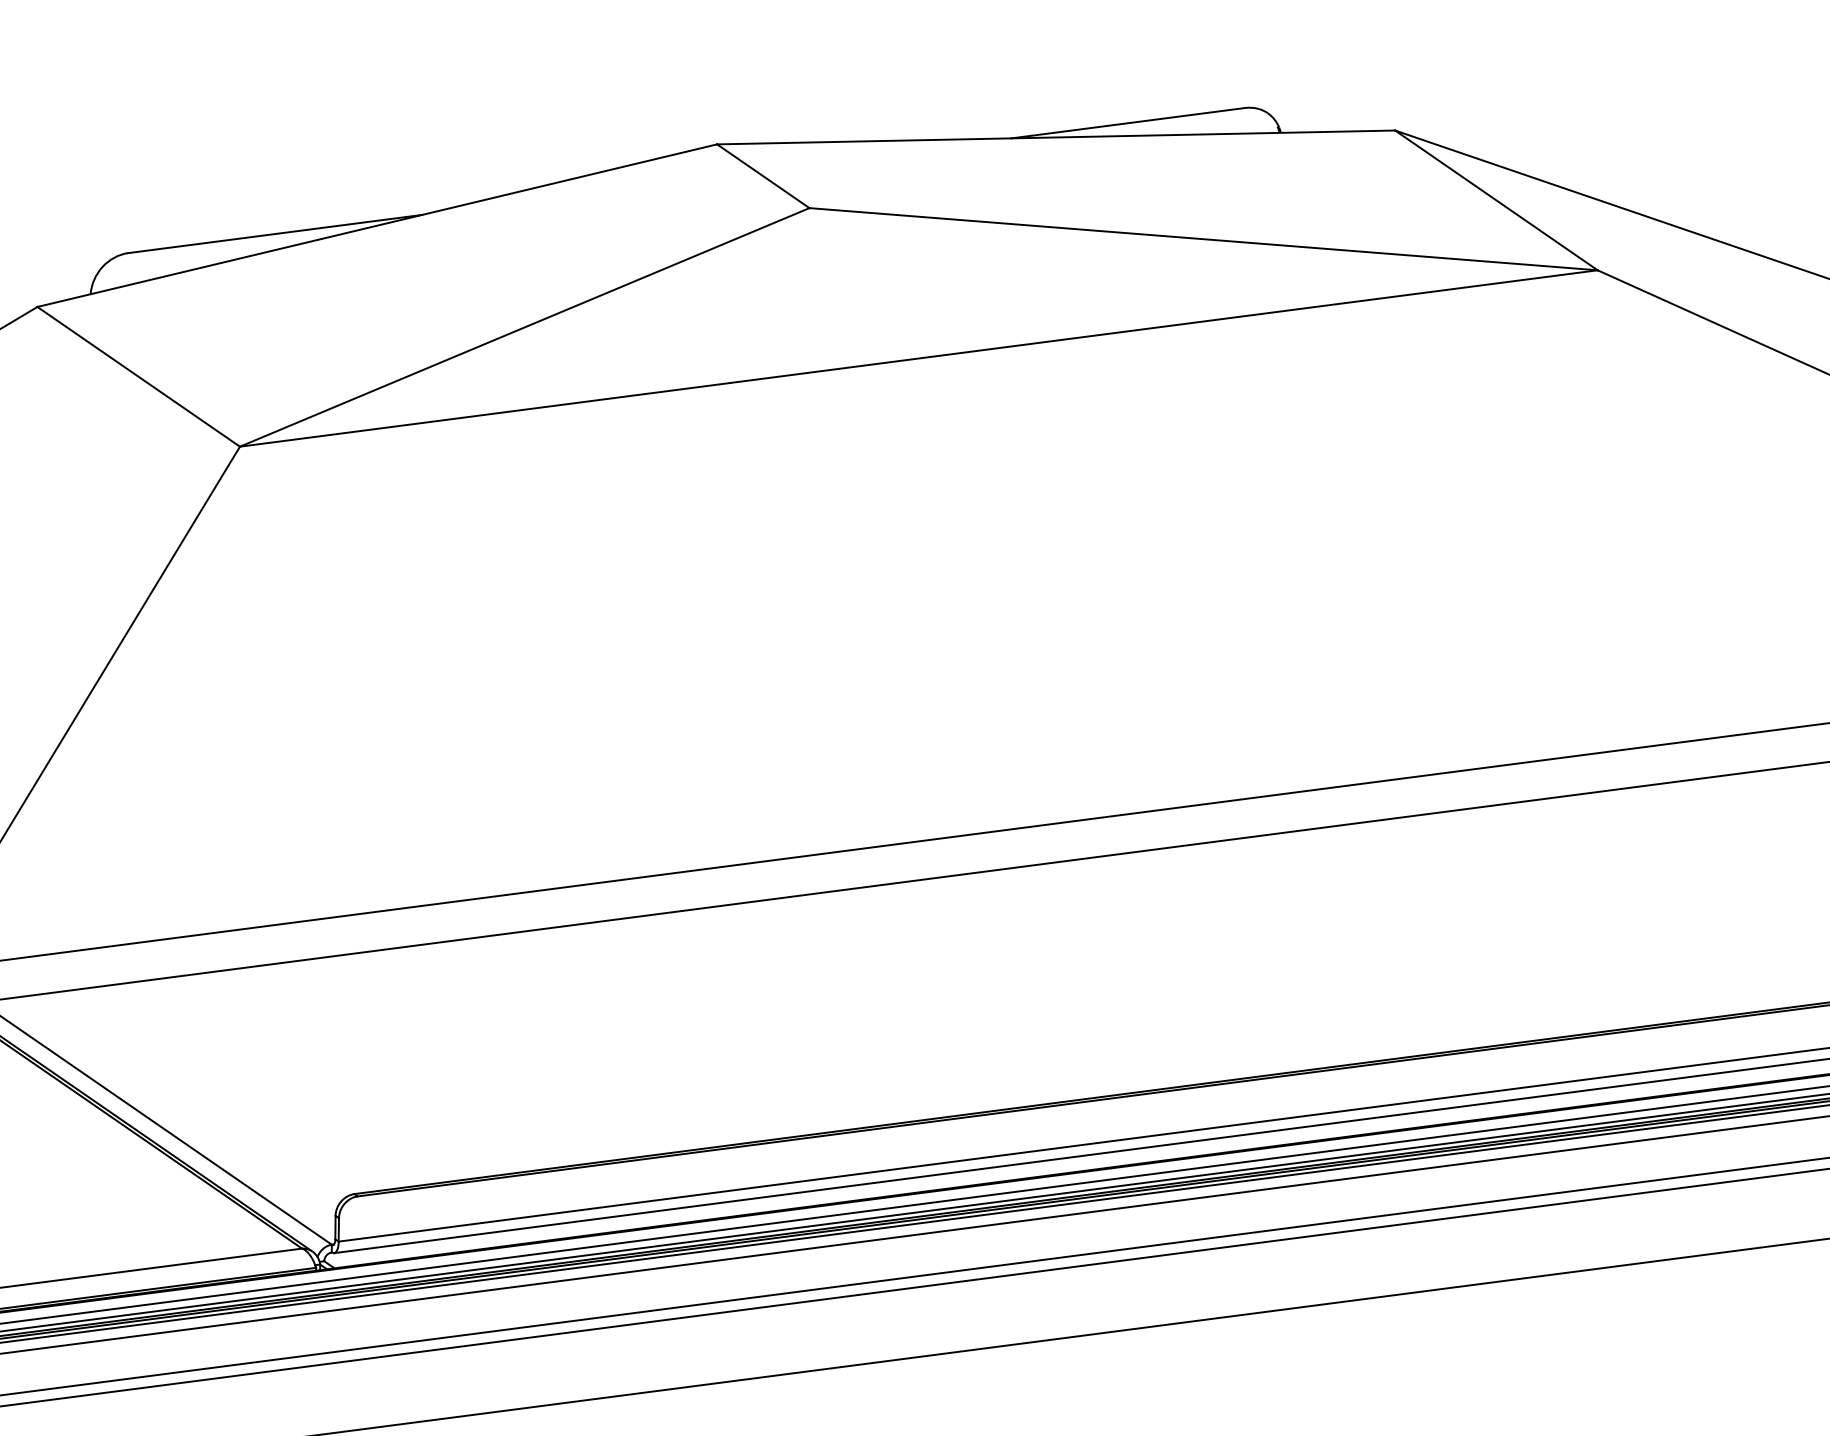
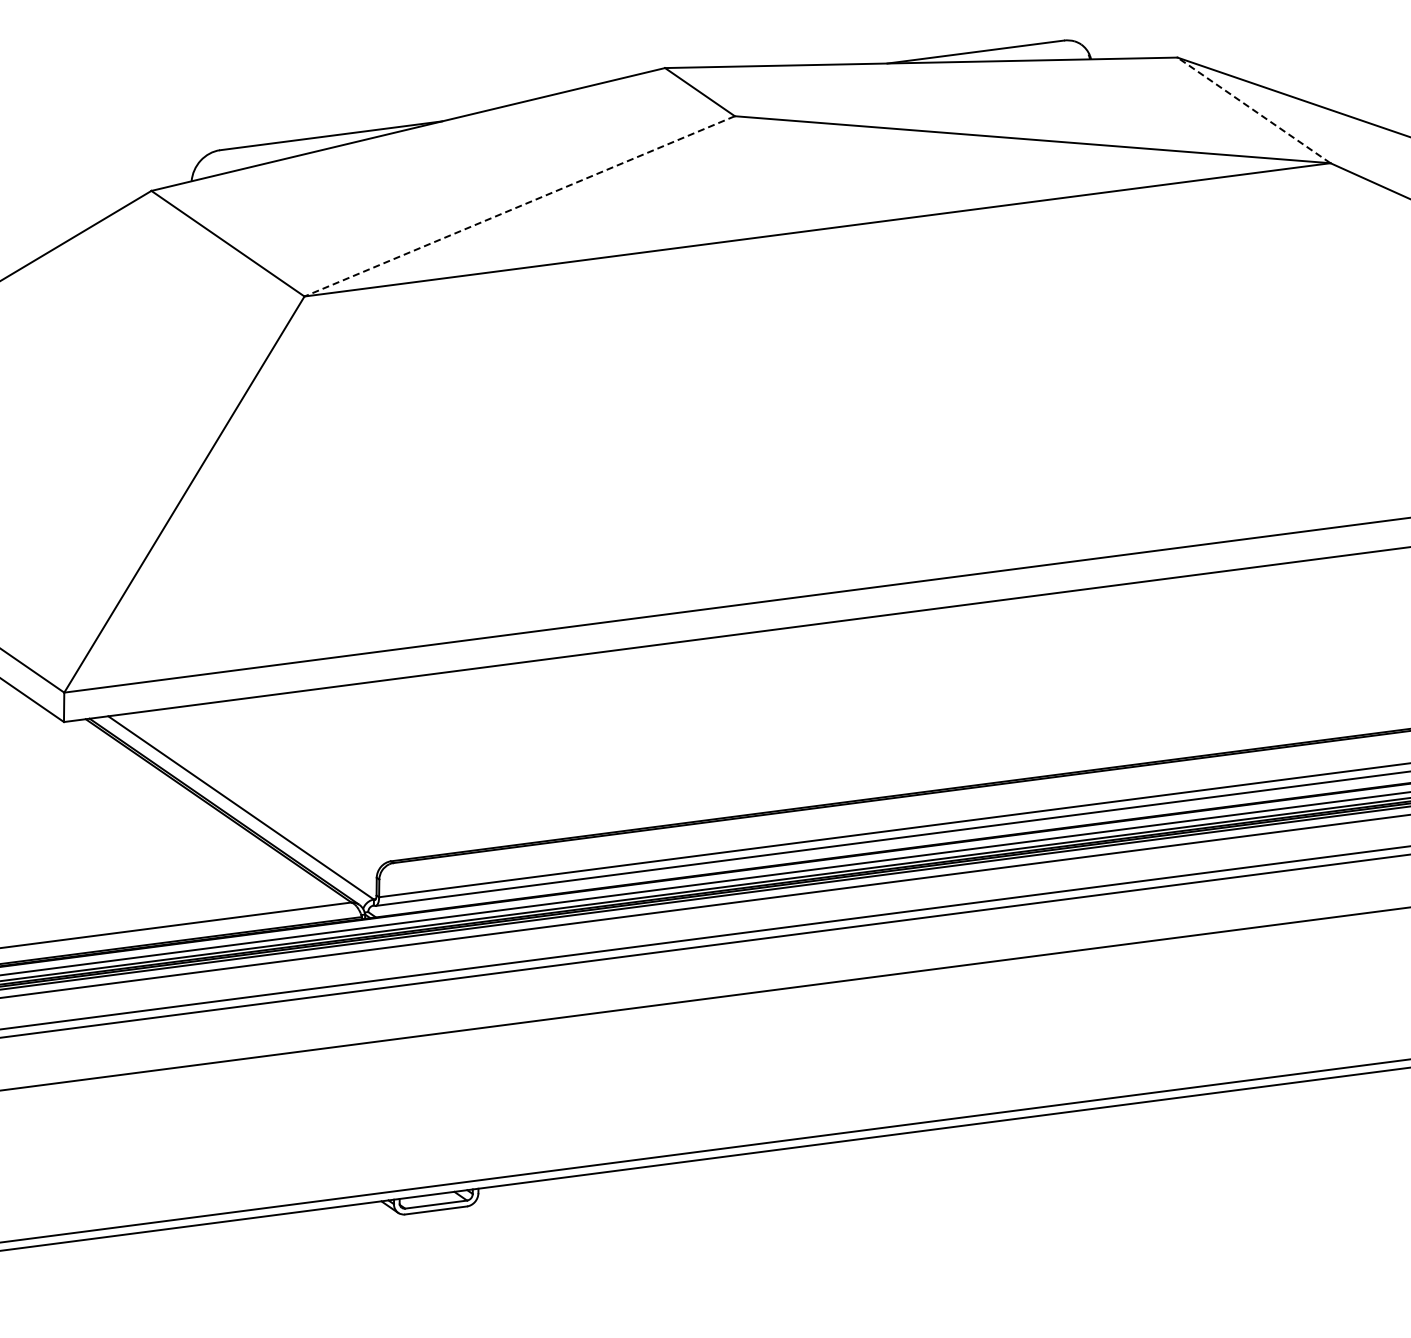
line: (1497, 200) -> (1254, 110), solid -> dashed
line: (524, 327) -> (519, 206), solid -> dashed

